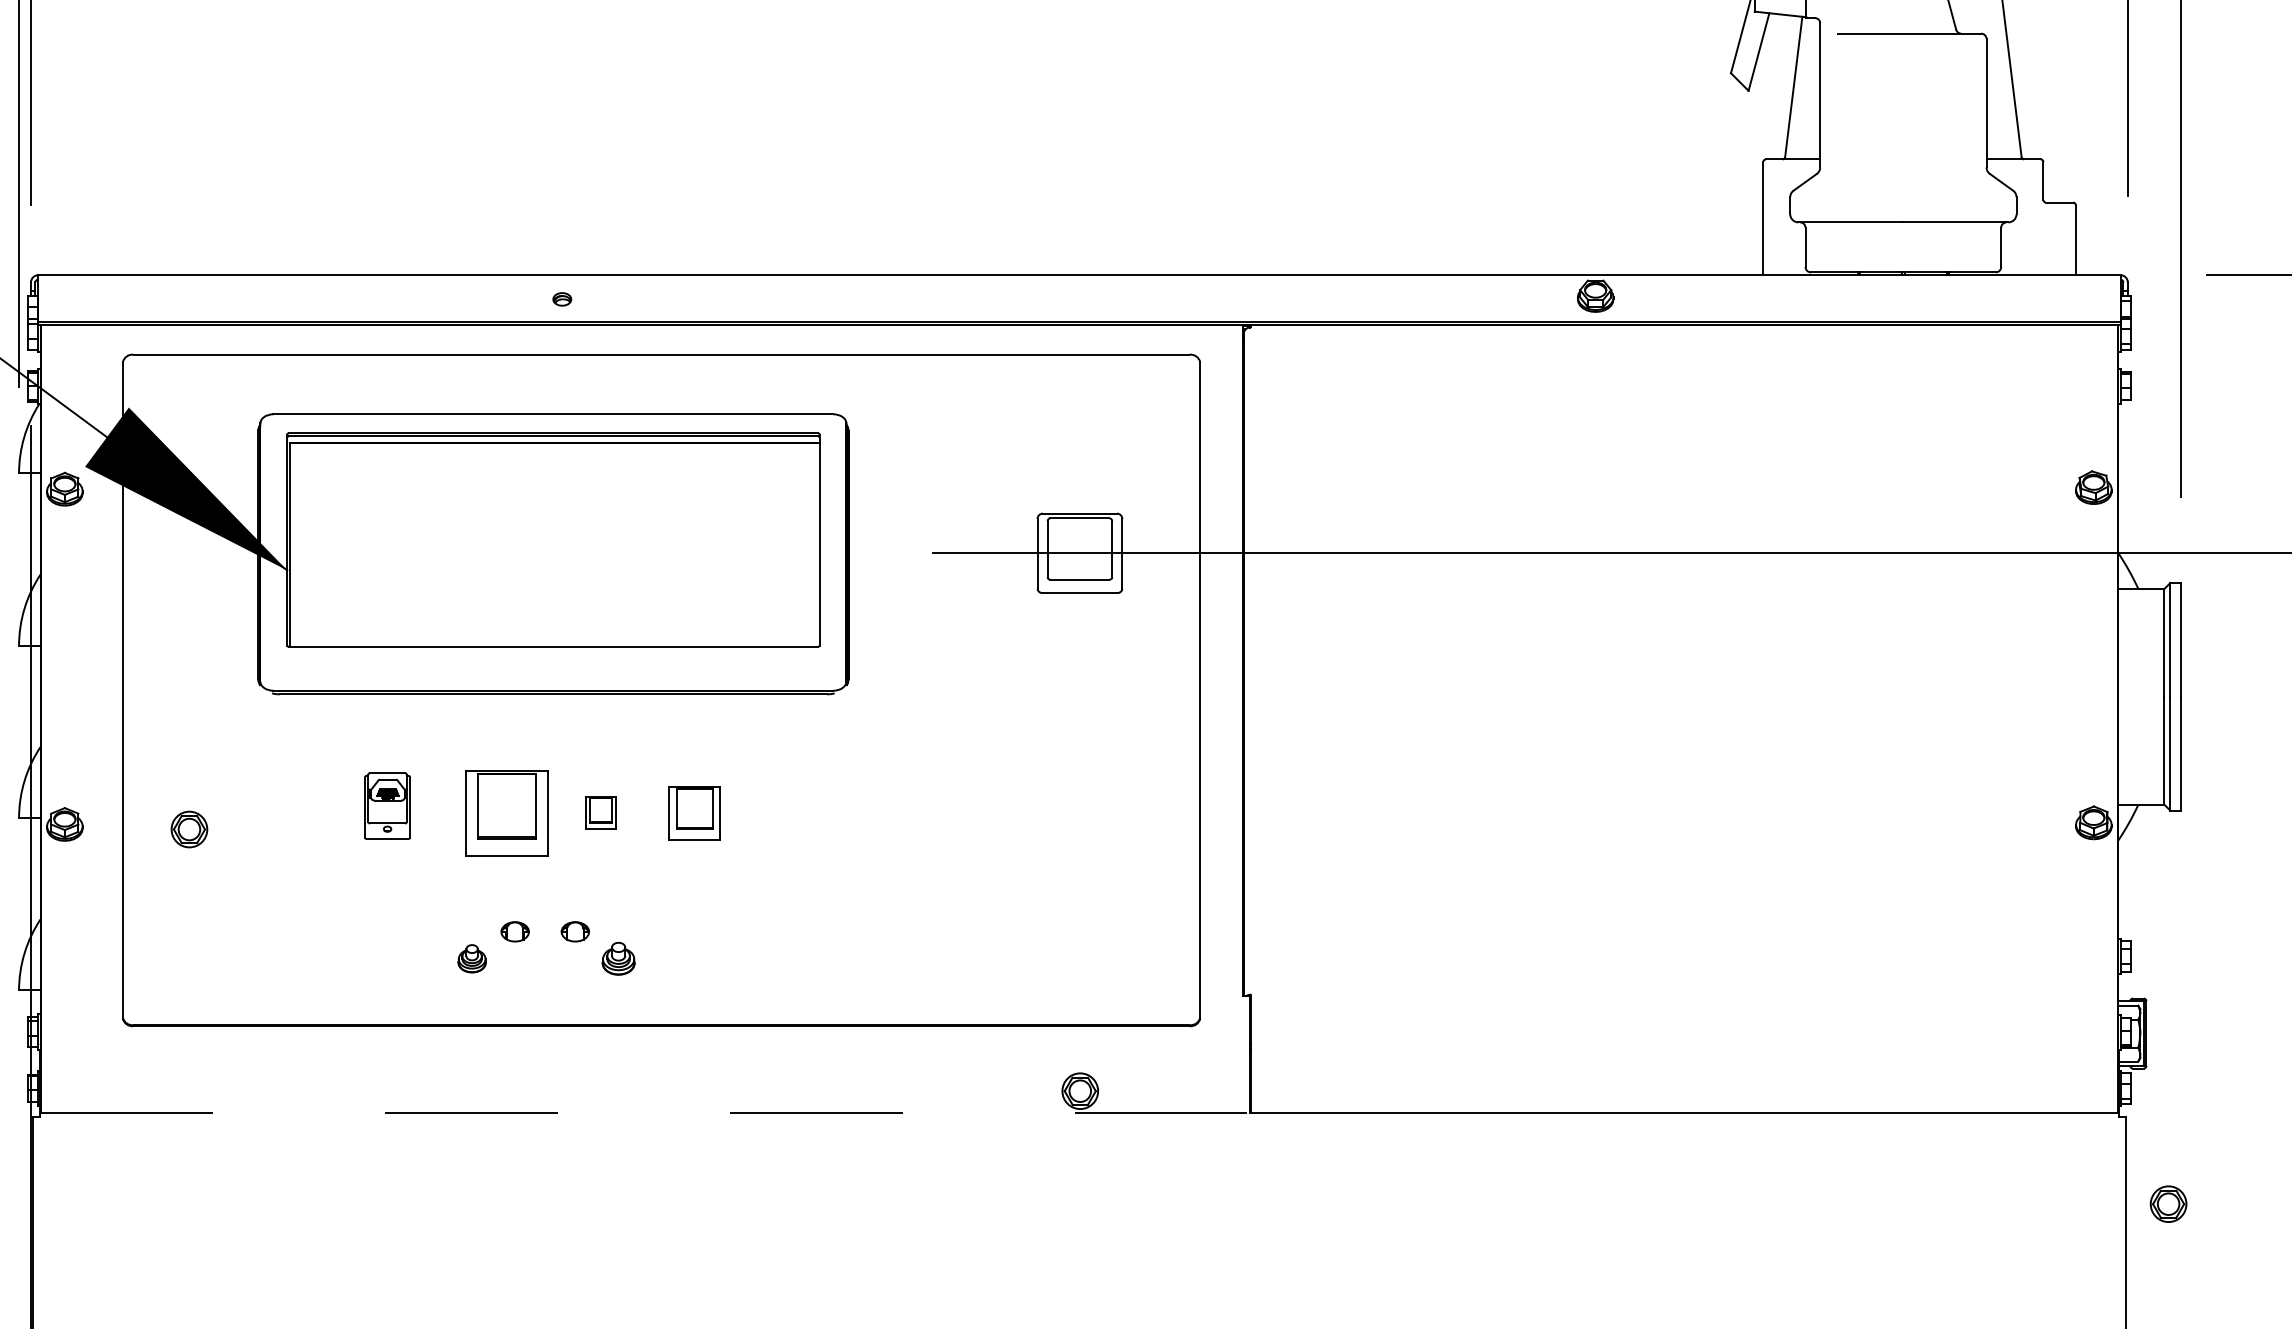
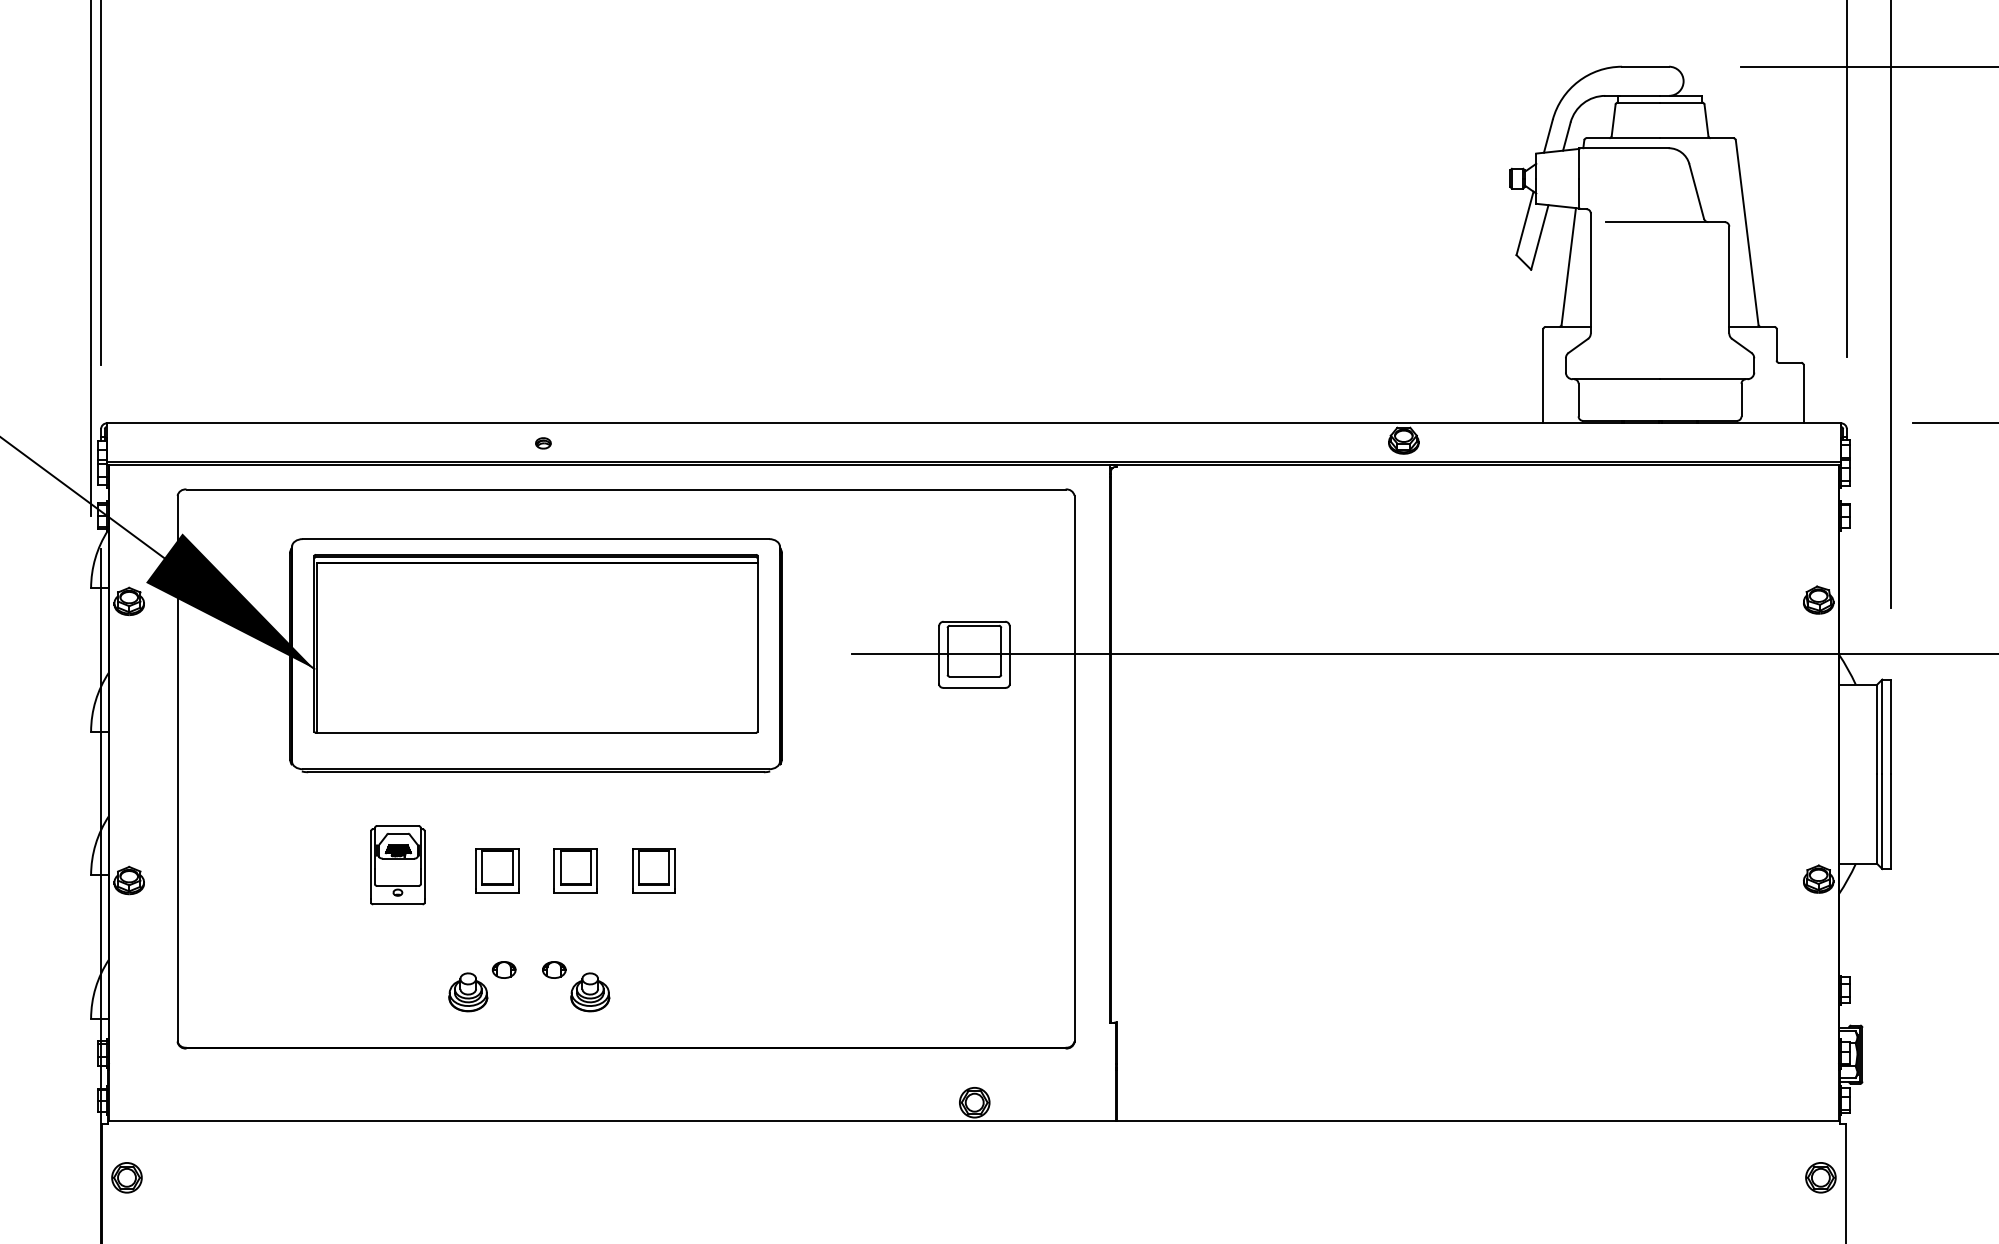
part: (387, 806) -> (397, 865), size x1.43
part: (507, 812) -> (497, 870), size x0.62
part: (600, 812) -> (575, 870), size x1.67
part: (188, 829) -> (126, 1177), moved
part: (472, 958) -> (468, 992), size x1.67
part: (618, 958) -> (590, 992), size x1.43
line: (646, 1112) -> (613, 1120), dashed -> solid
part: (2168, 1203) -> (1820, 1177), moved

